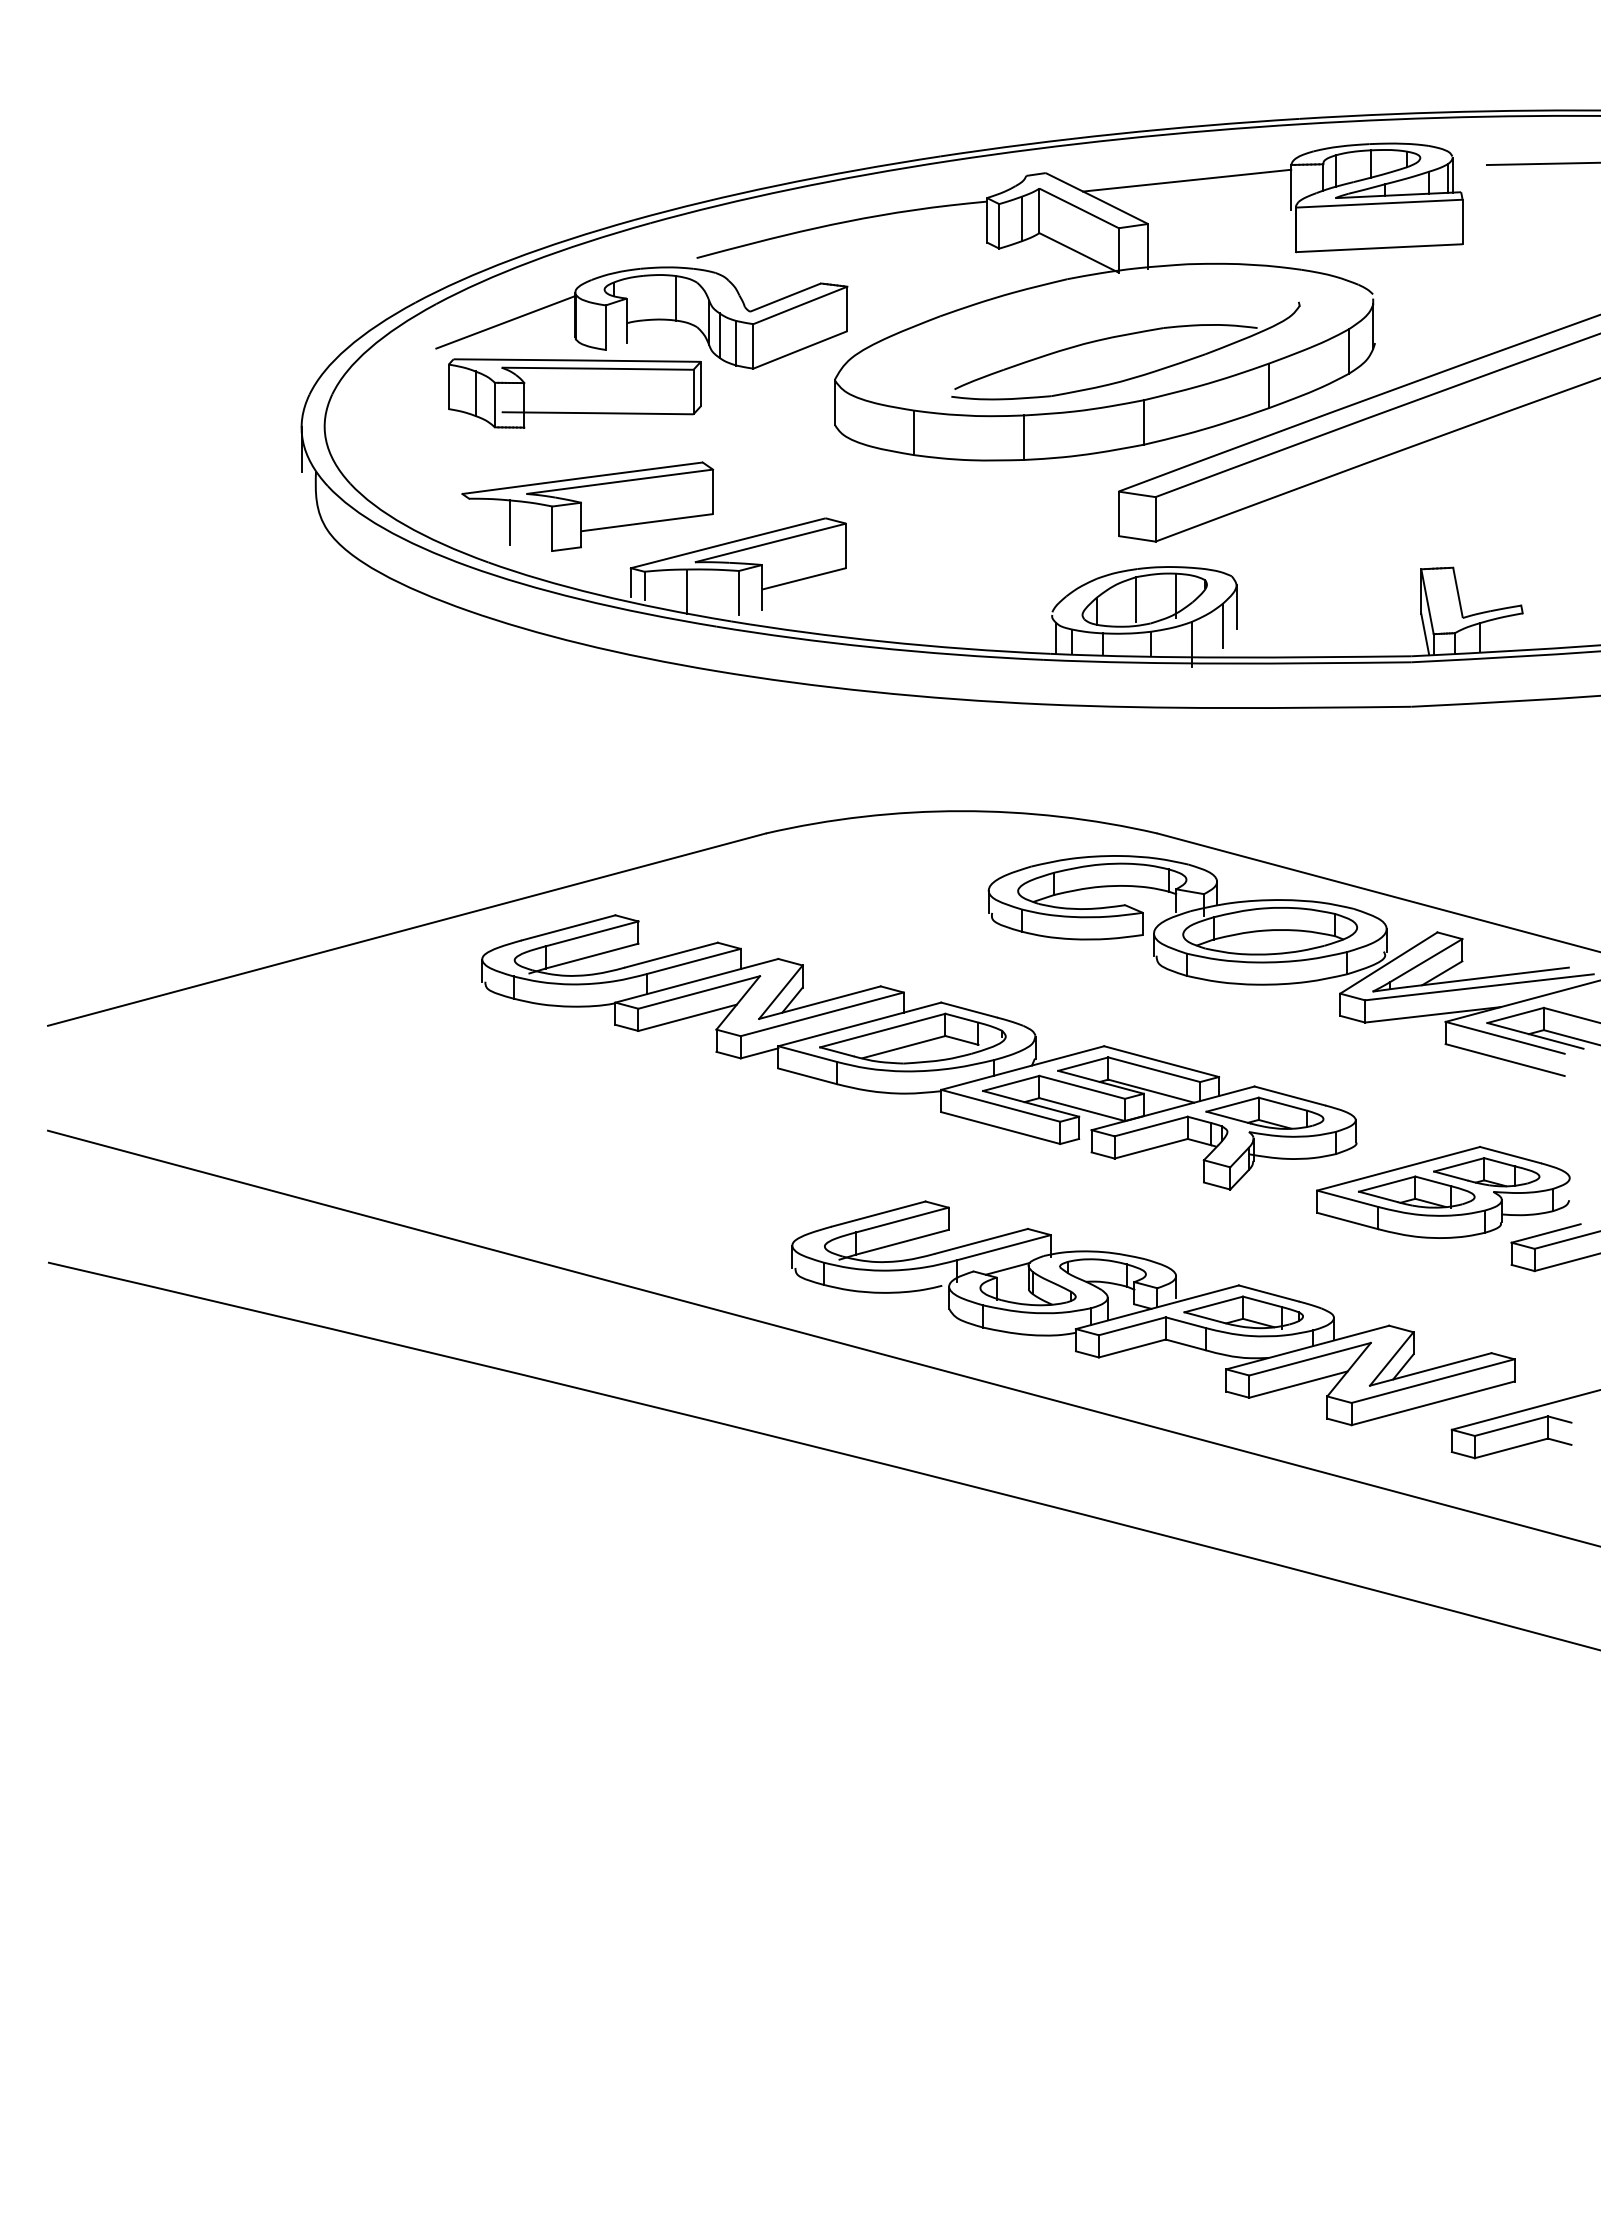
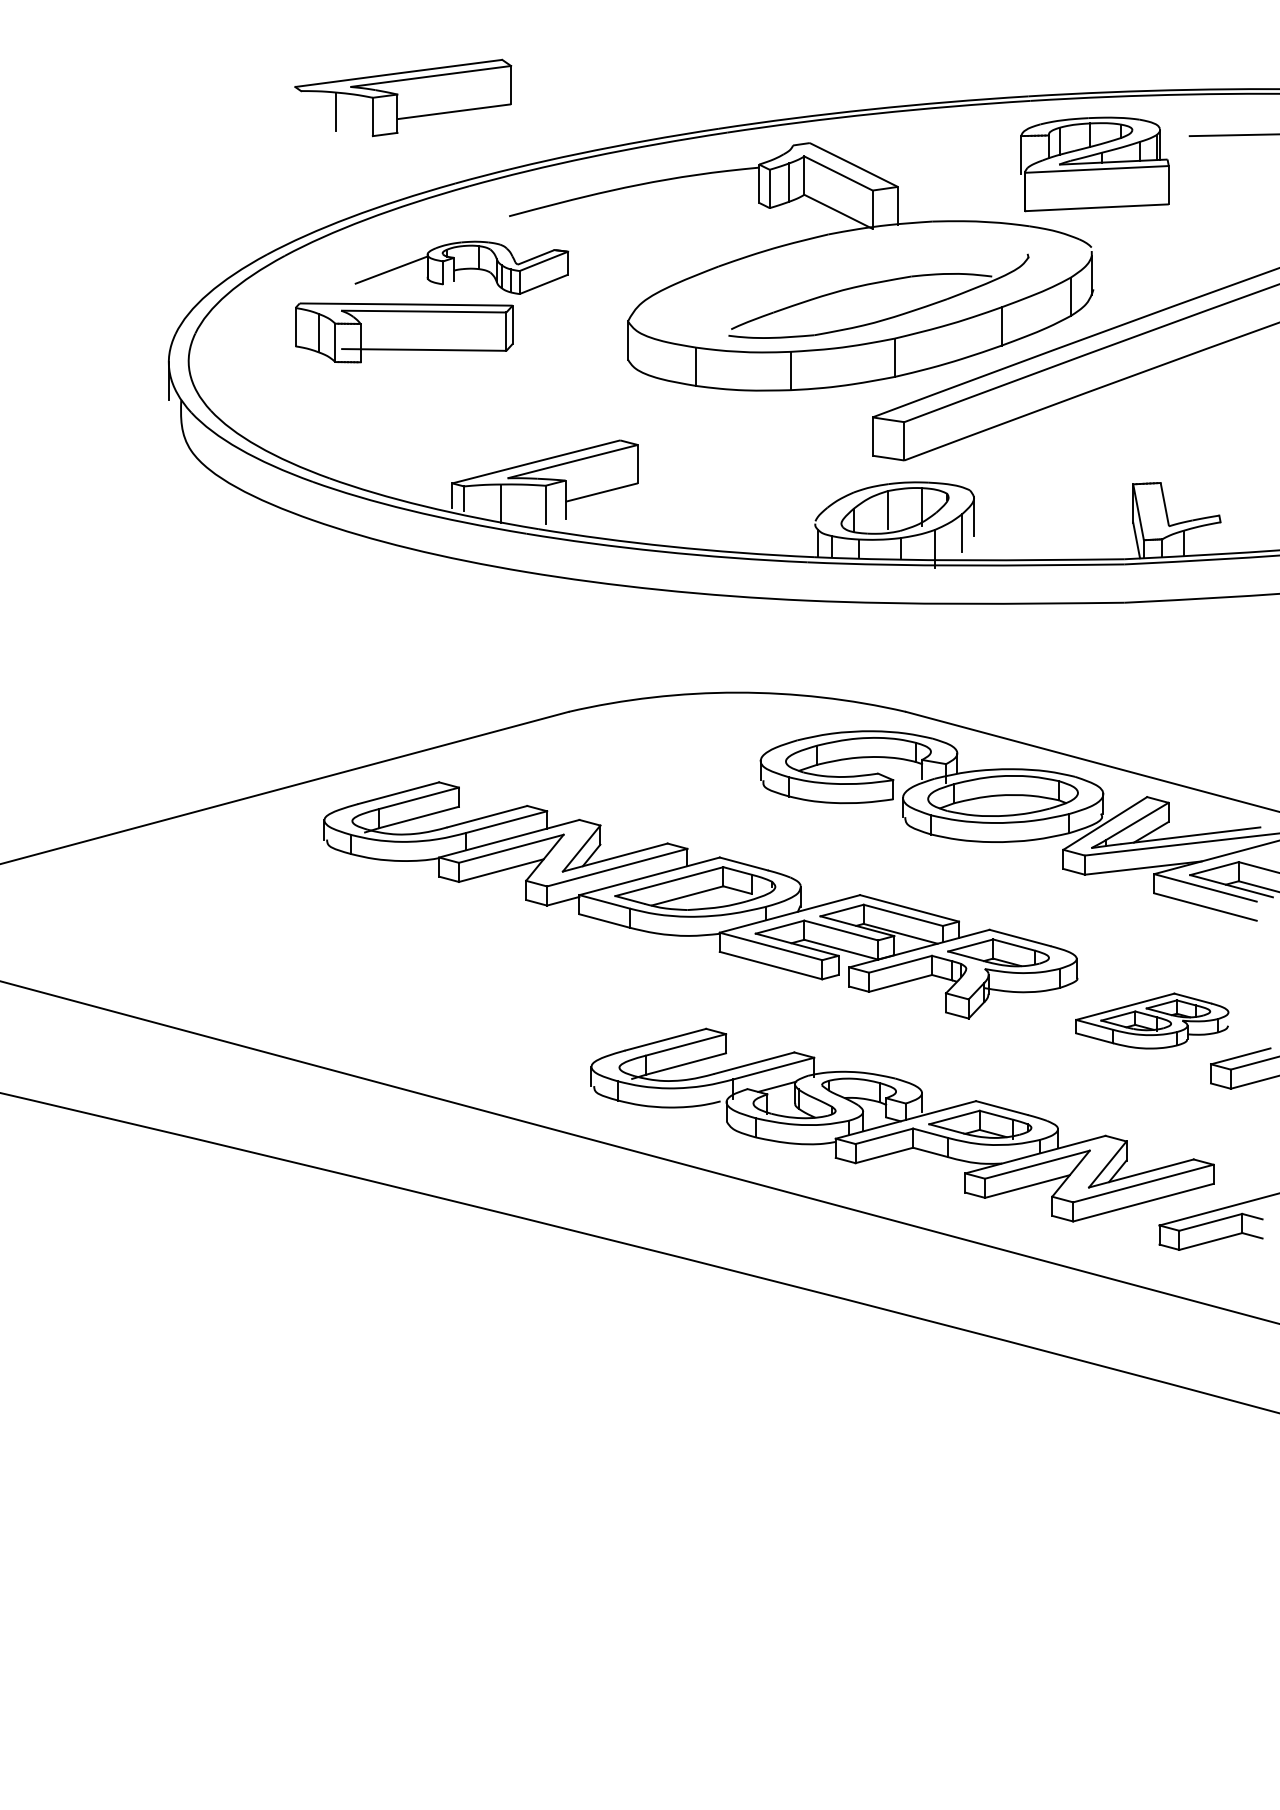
line: (1186, 180) -> (930, 149), removed
part: (641, 317) -> (461, 267), size x0.6
part: (587, 506) -> (403, 97), moved
part: (1443, 1192) -> (1152, 1021), size x0.7

